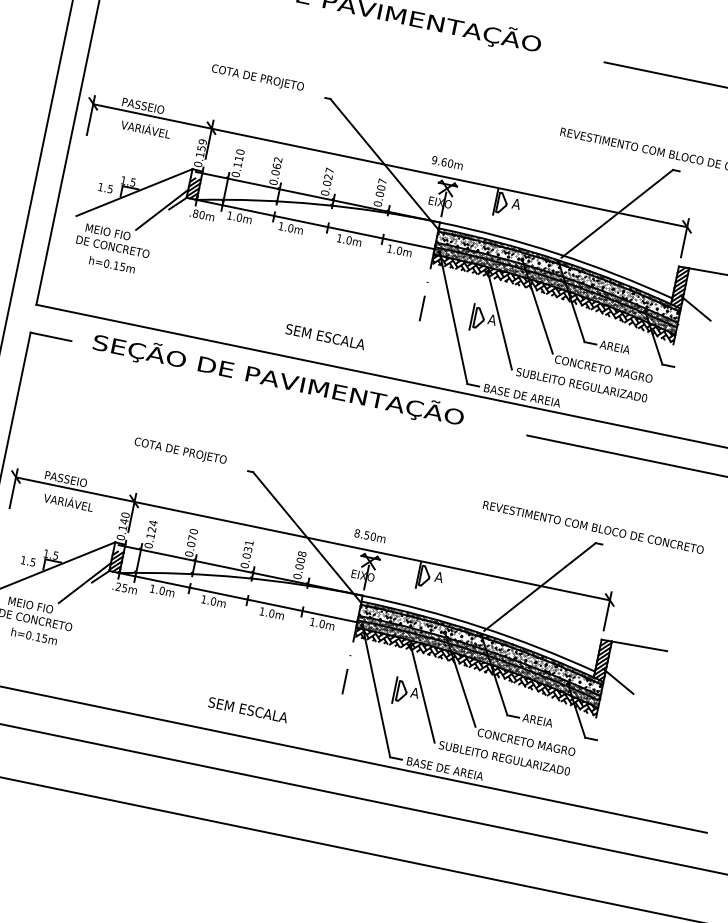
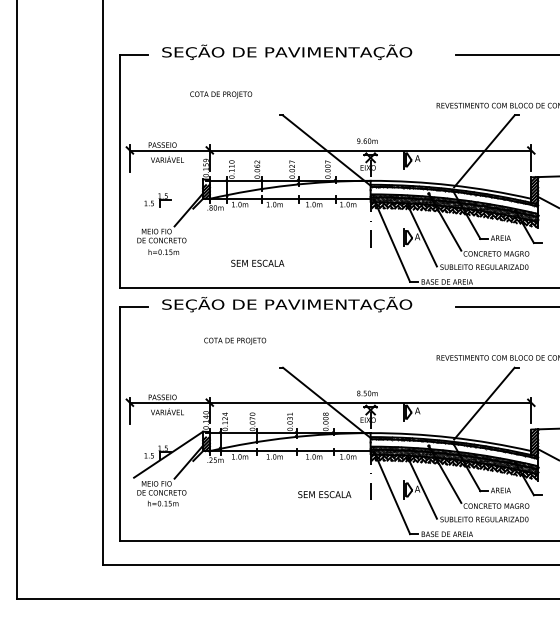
text: (258, 77) -> (221, 94), moved
line: (134, 192) -> (168, 202), removed
hatch: (558, 275) -> (454, 199), removed
text: (325, 335) -> (257, 262), moved
text: (181, 450) -> (235, 340), moved
hatch: (480, 650) -> (454, 452), removed
text: (247, 709) -> (324, 494), moved

